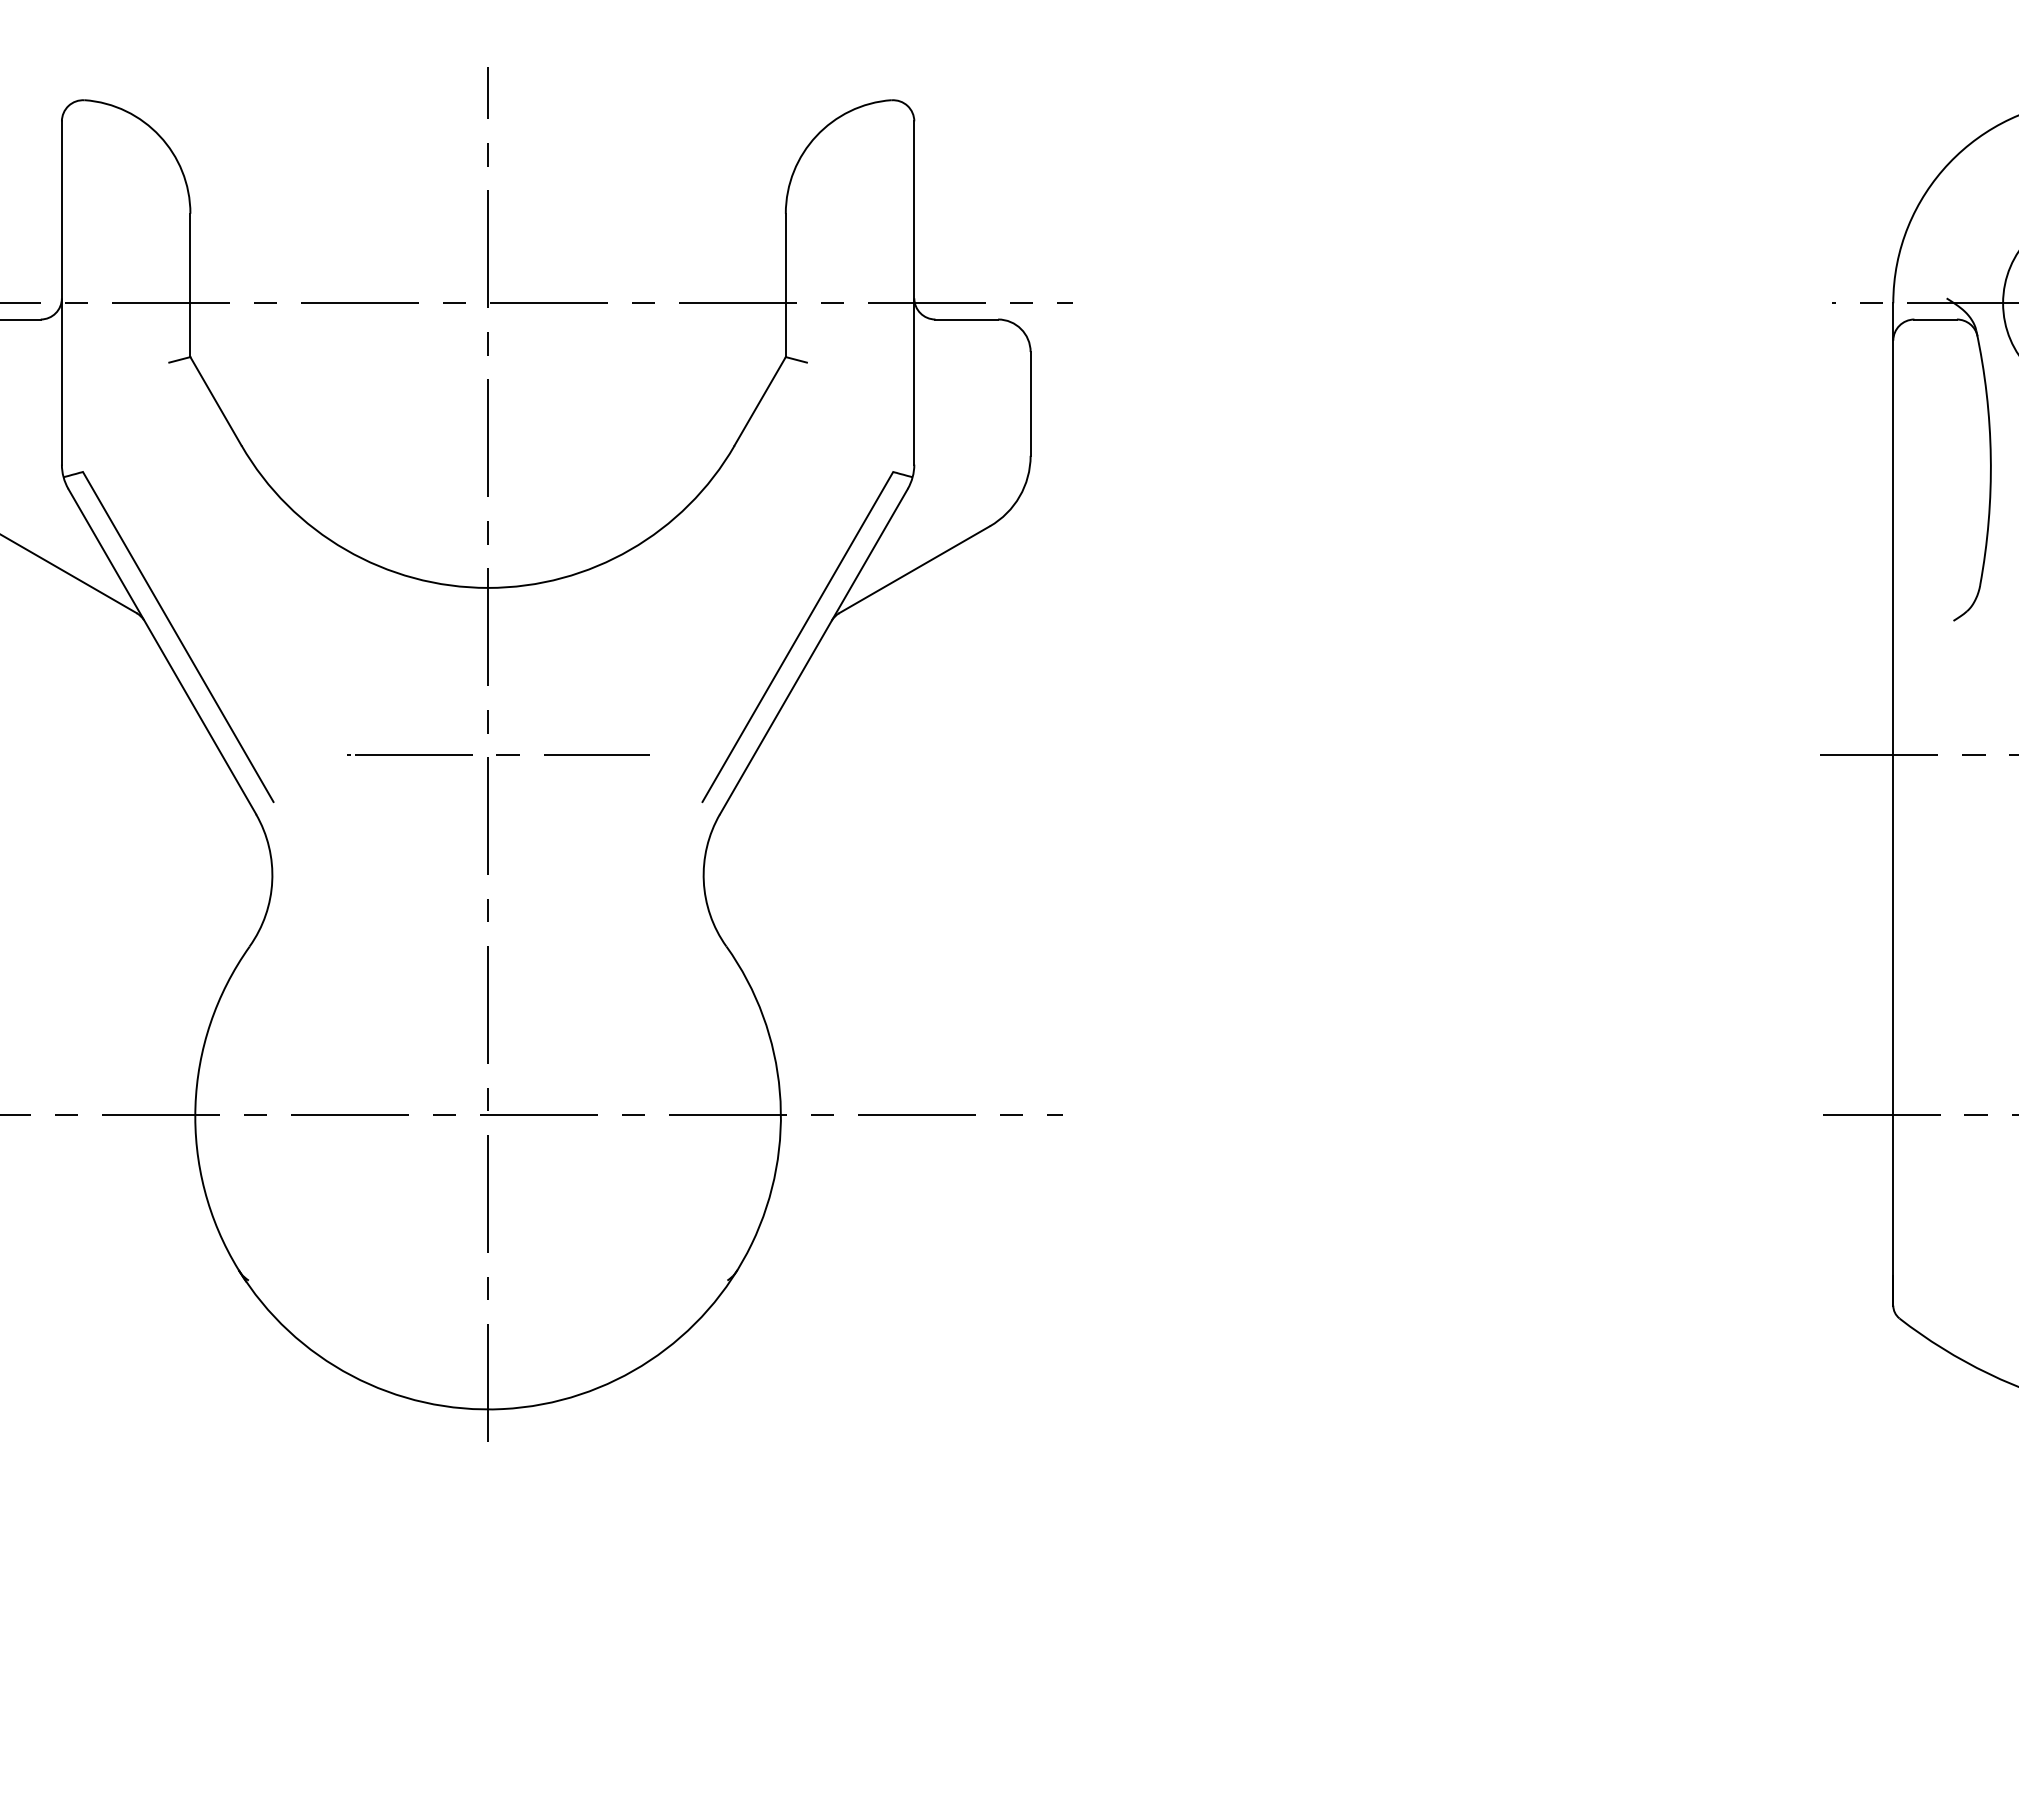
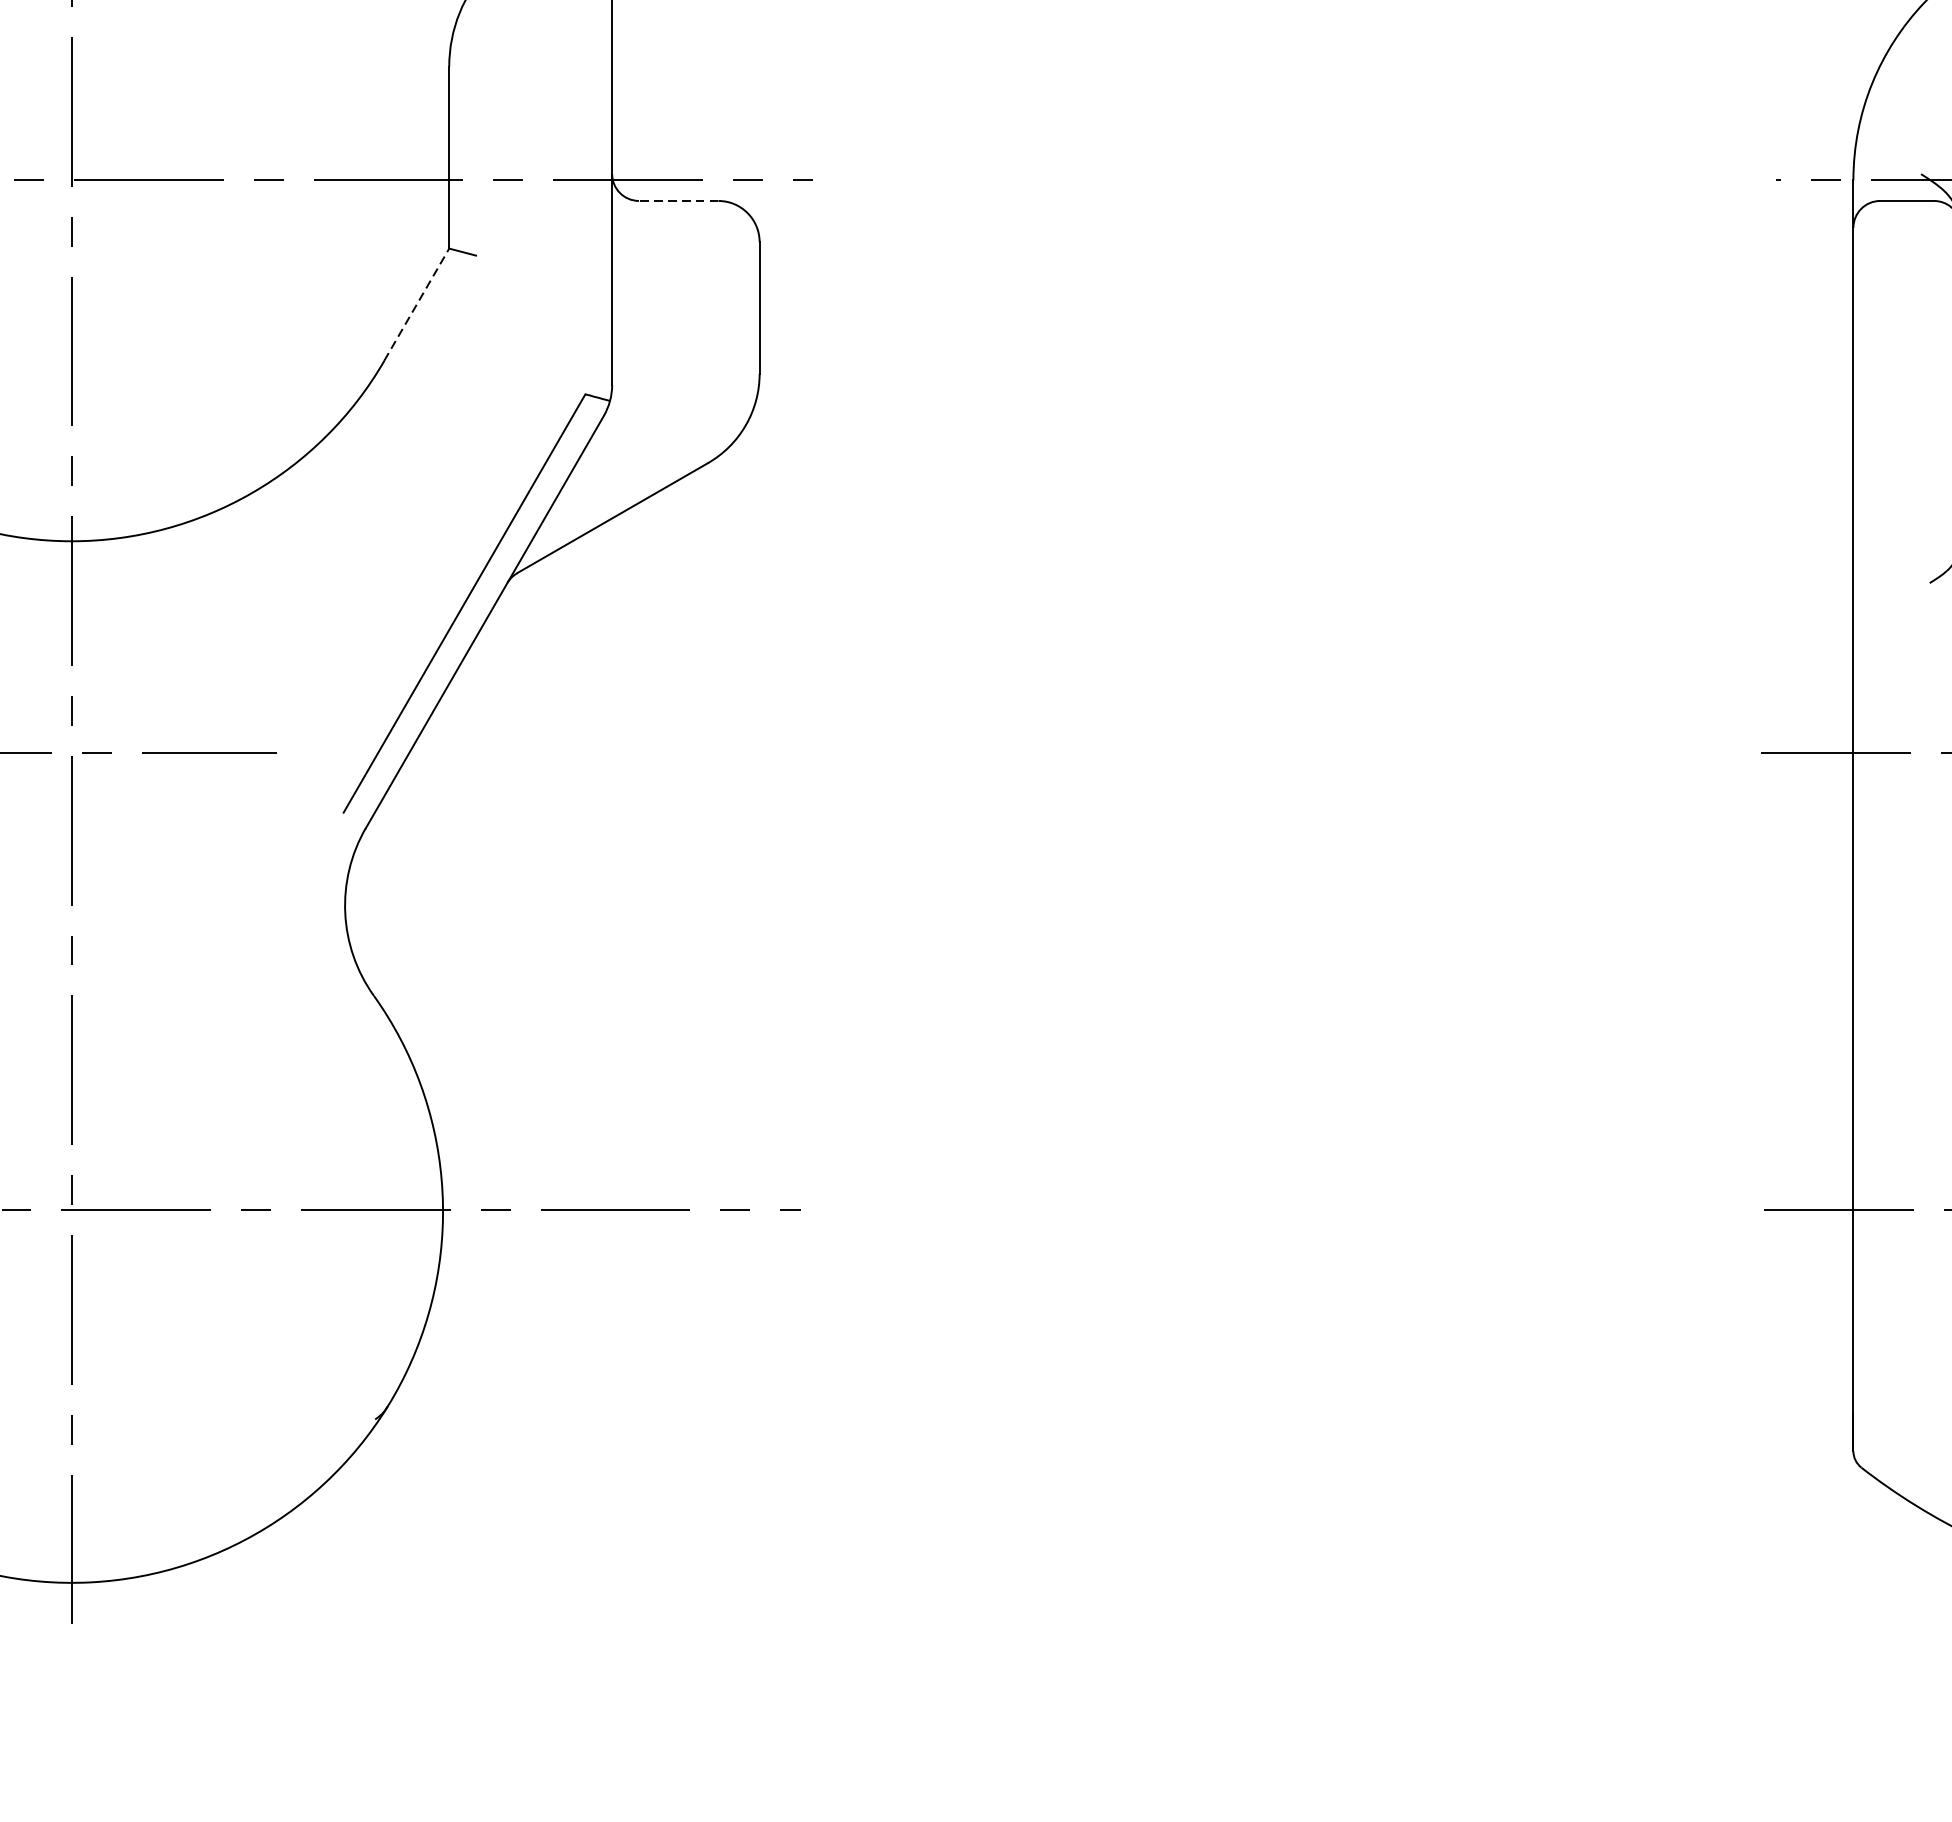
line: (966, 319) -> (678, 200), solid -> dashed
line: (760, 400) -> (417, 303), solid -> dashed

